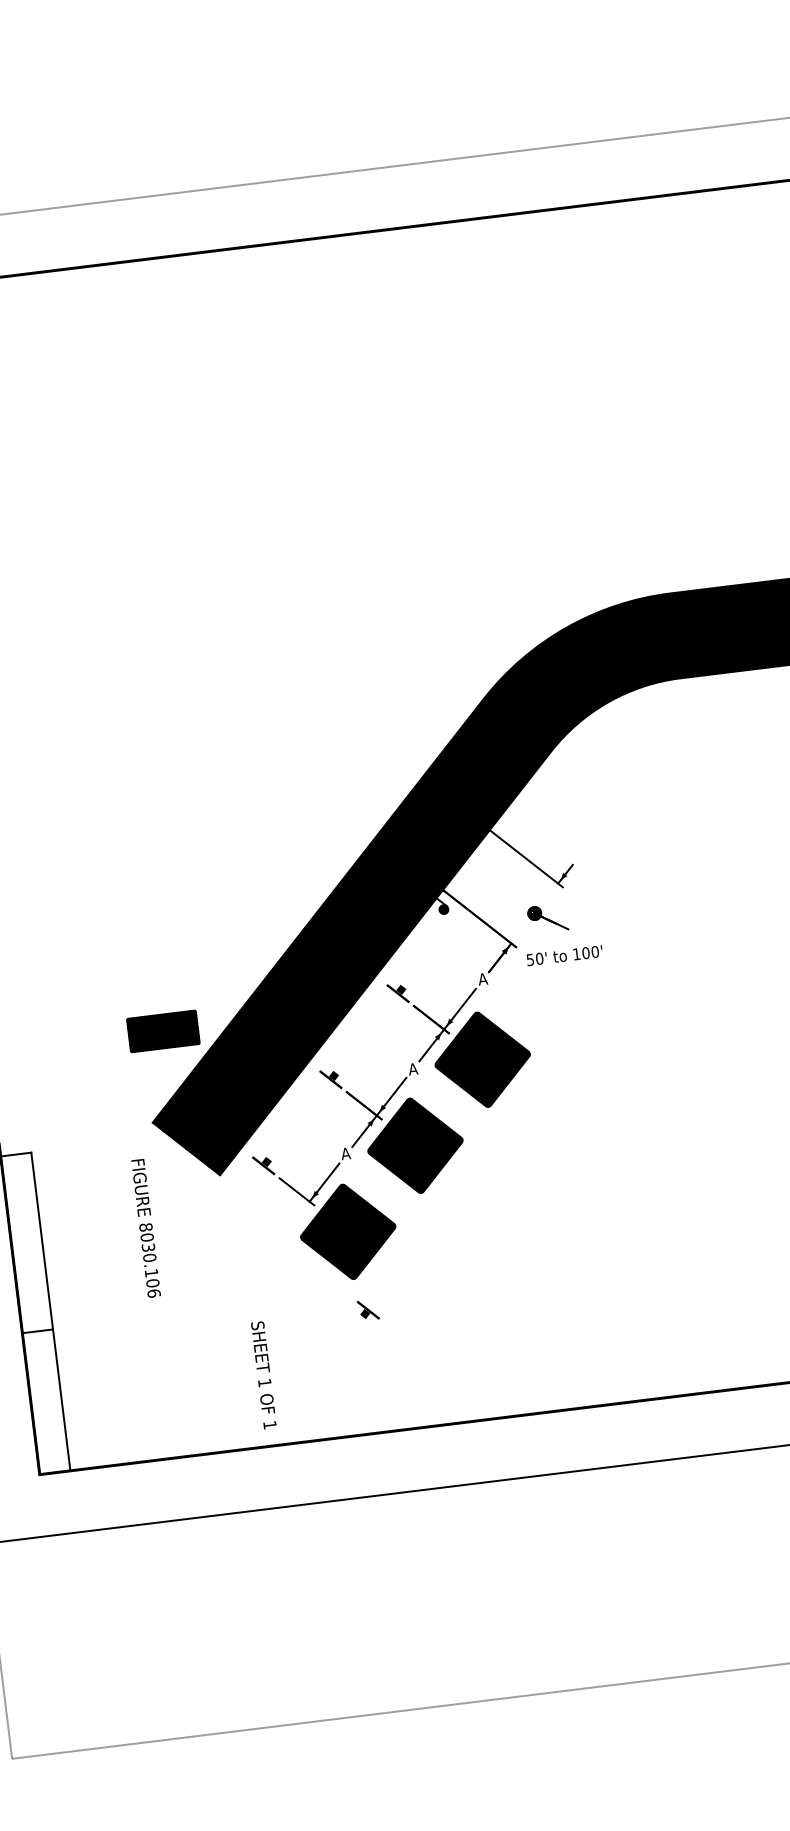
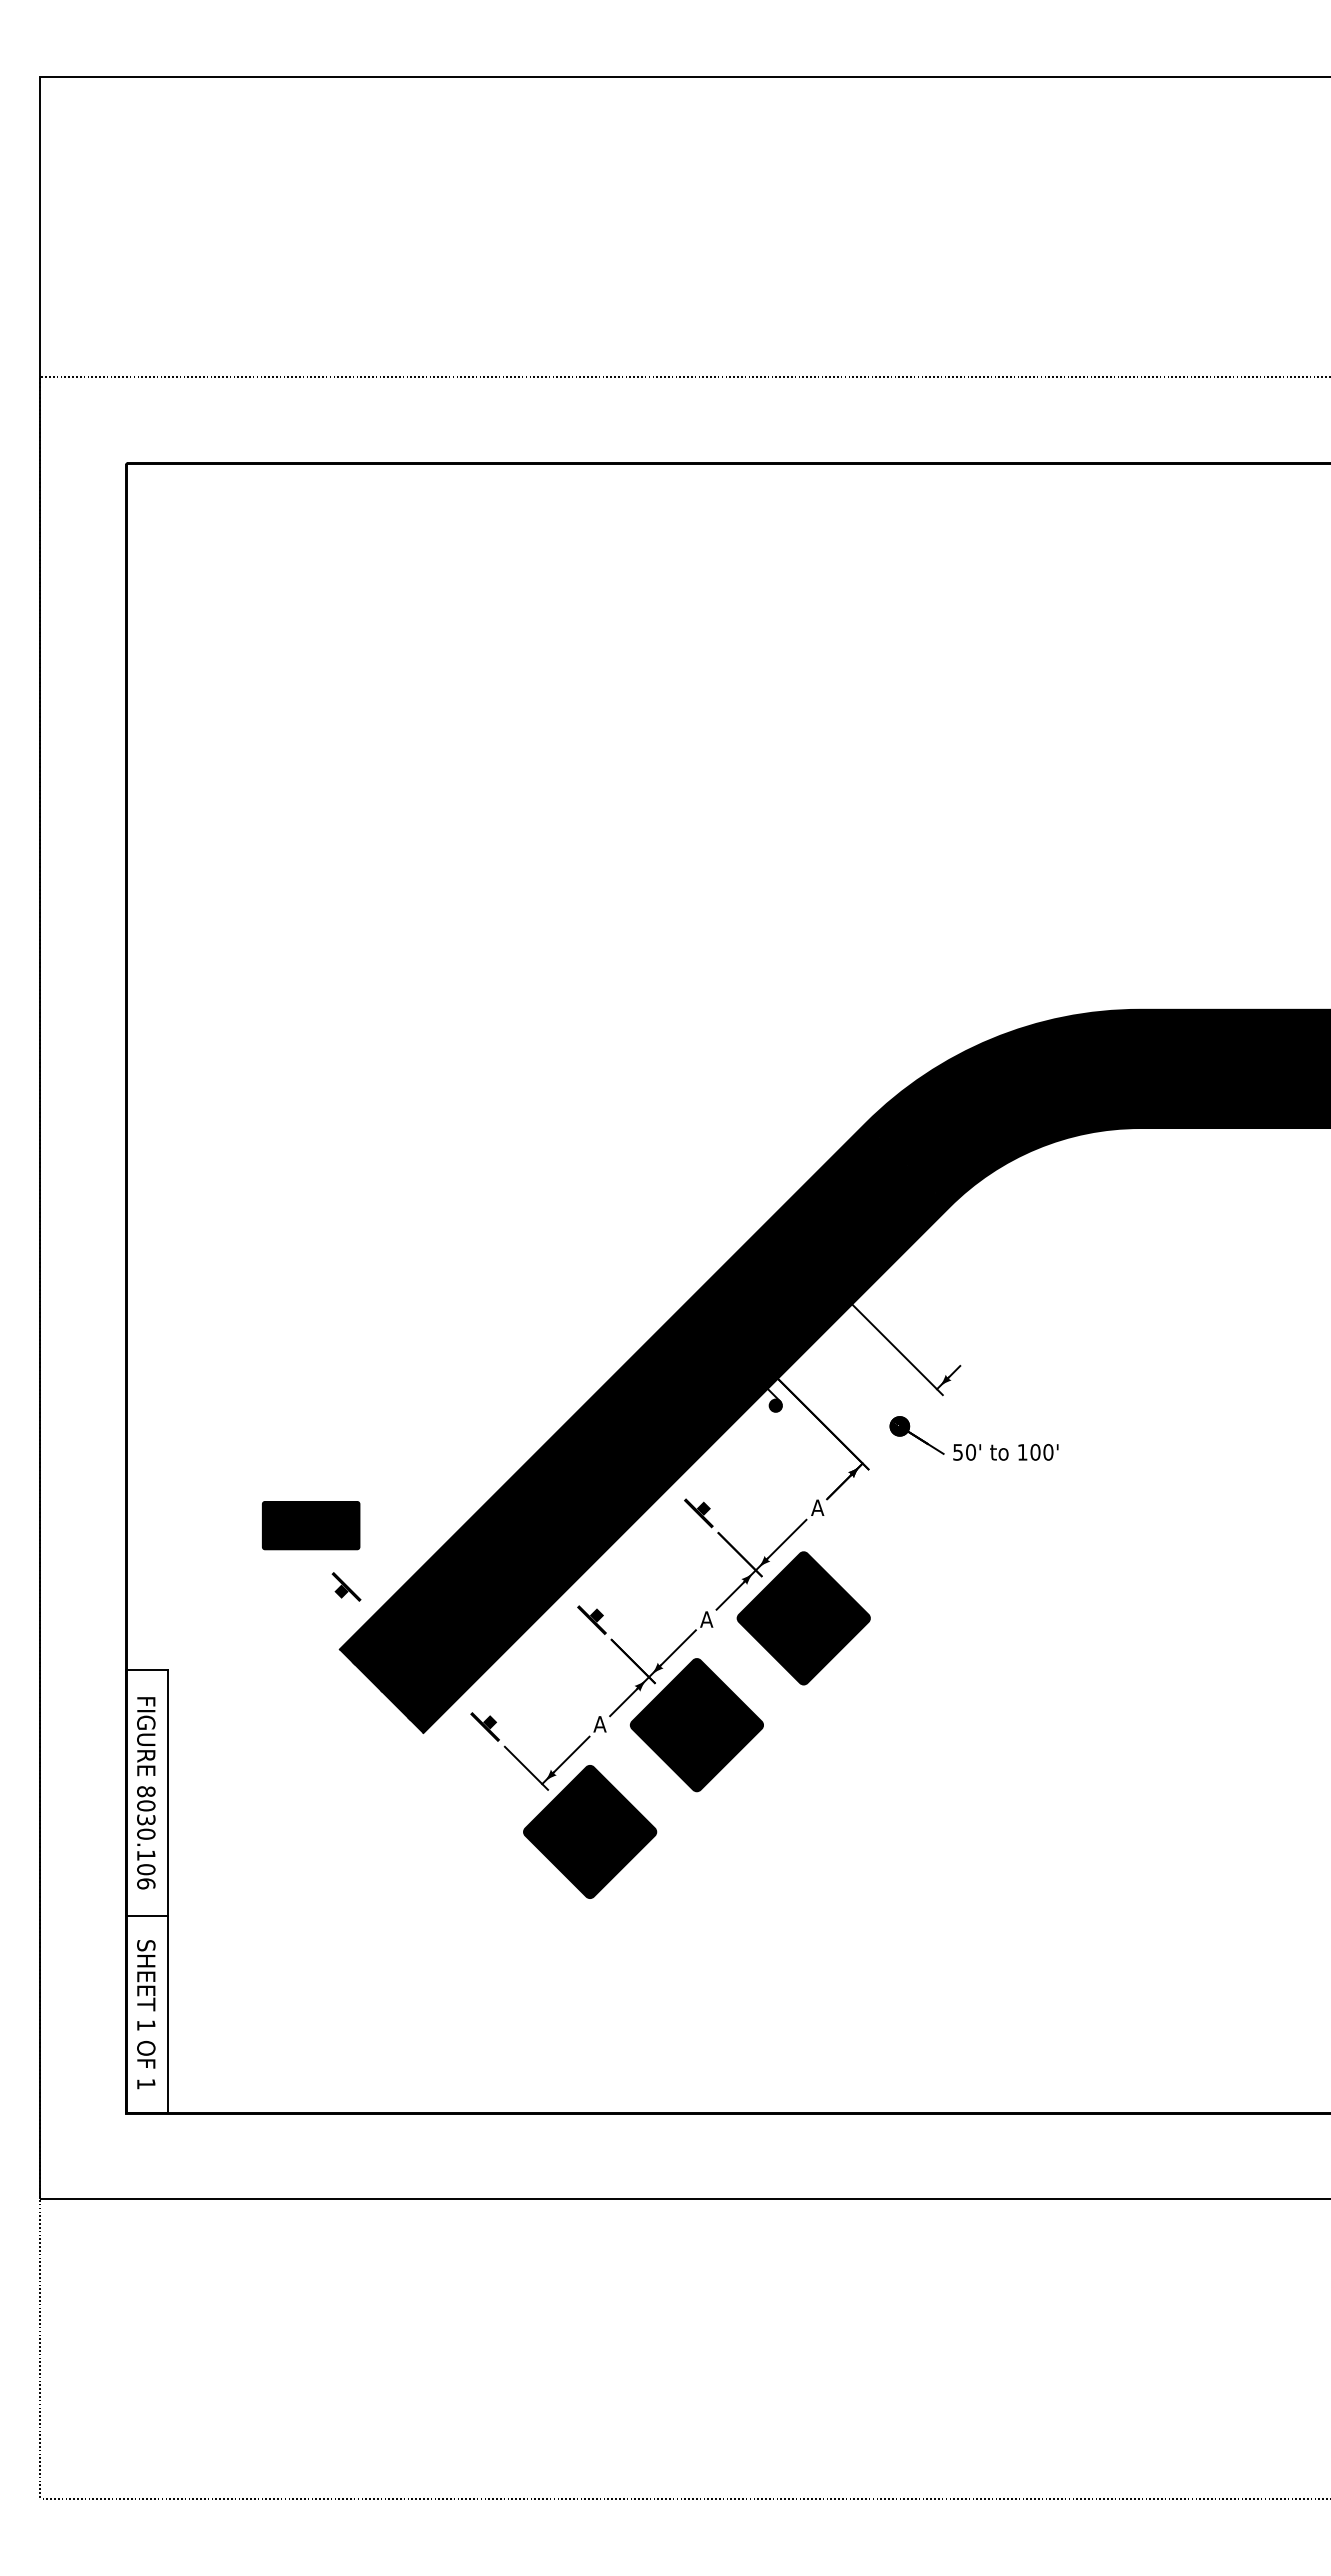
text: (564, 955) -> (1005, 1452), moved
part: (163, 1031) -> (311, 1525), moved
text: (146, 1228) -> (146, 1793), moved
part: (368, 1309) -> (346, 1586), moved
text: (264, 1375) -> (146, 2014), moved

